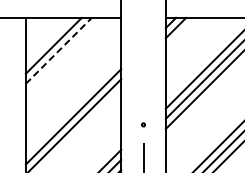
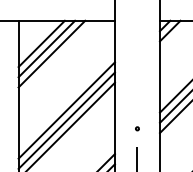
line: (48, 40) -> (41, 43), added
line: (58, 50) -> (51, 53), dashed -> solid
line: (73, 106) -> (66, 110), added

